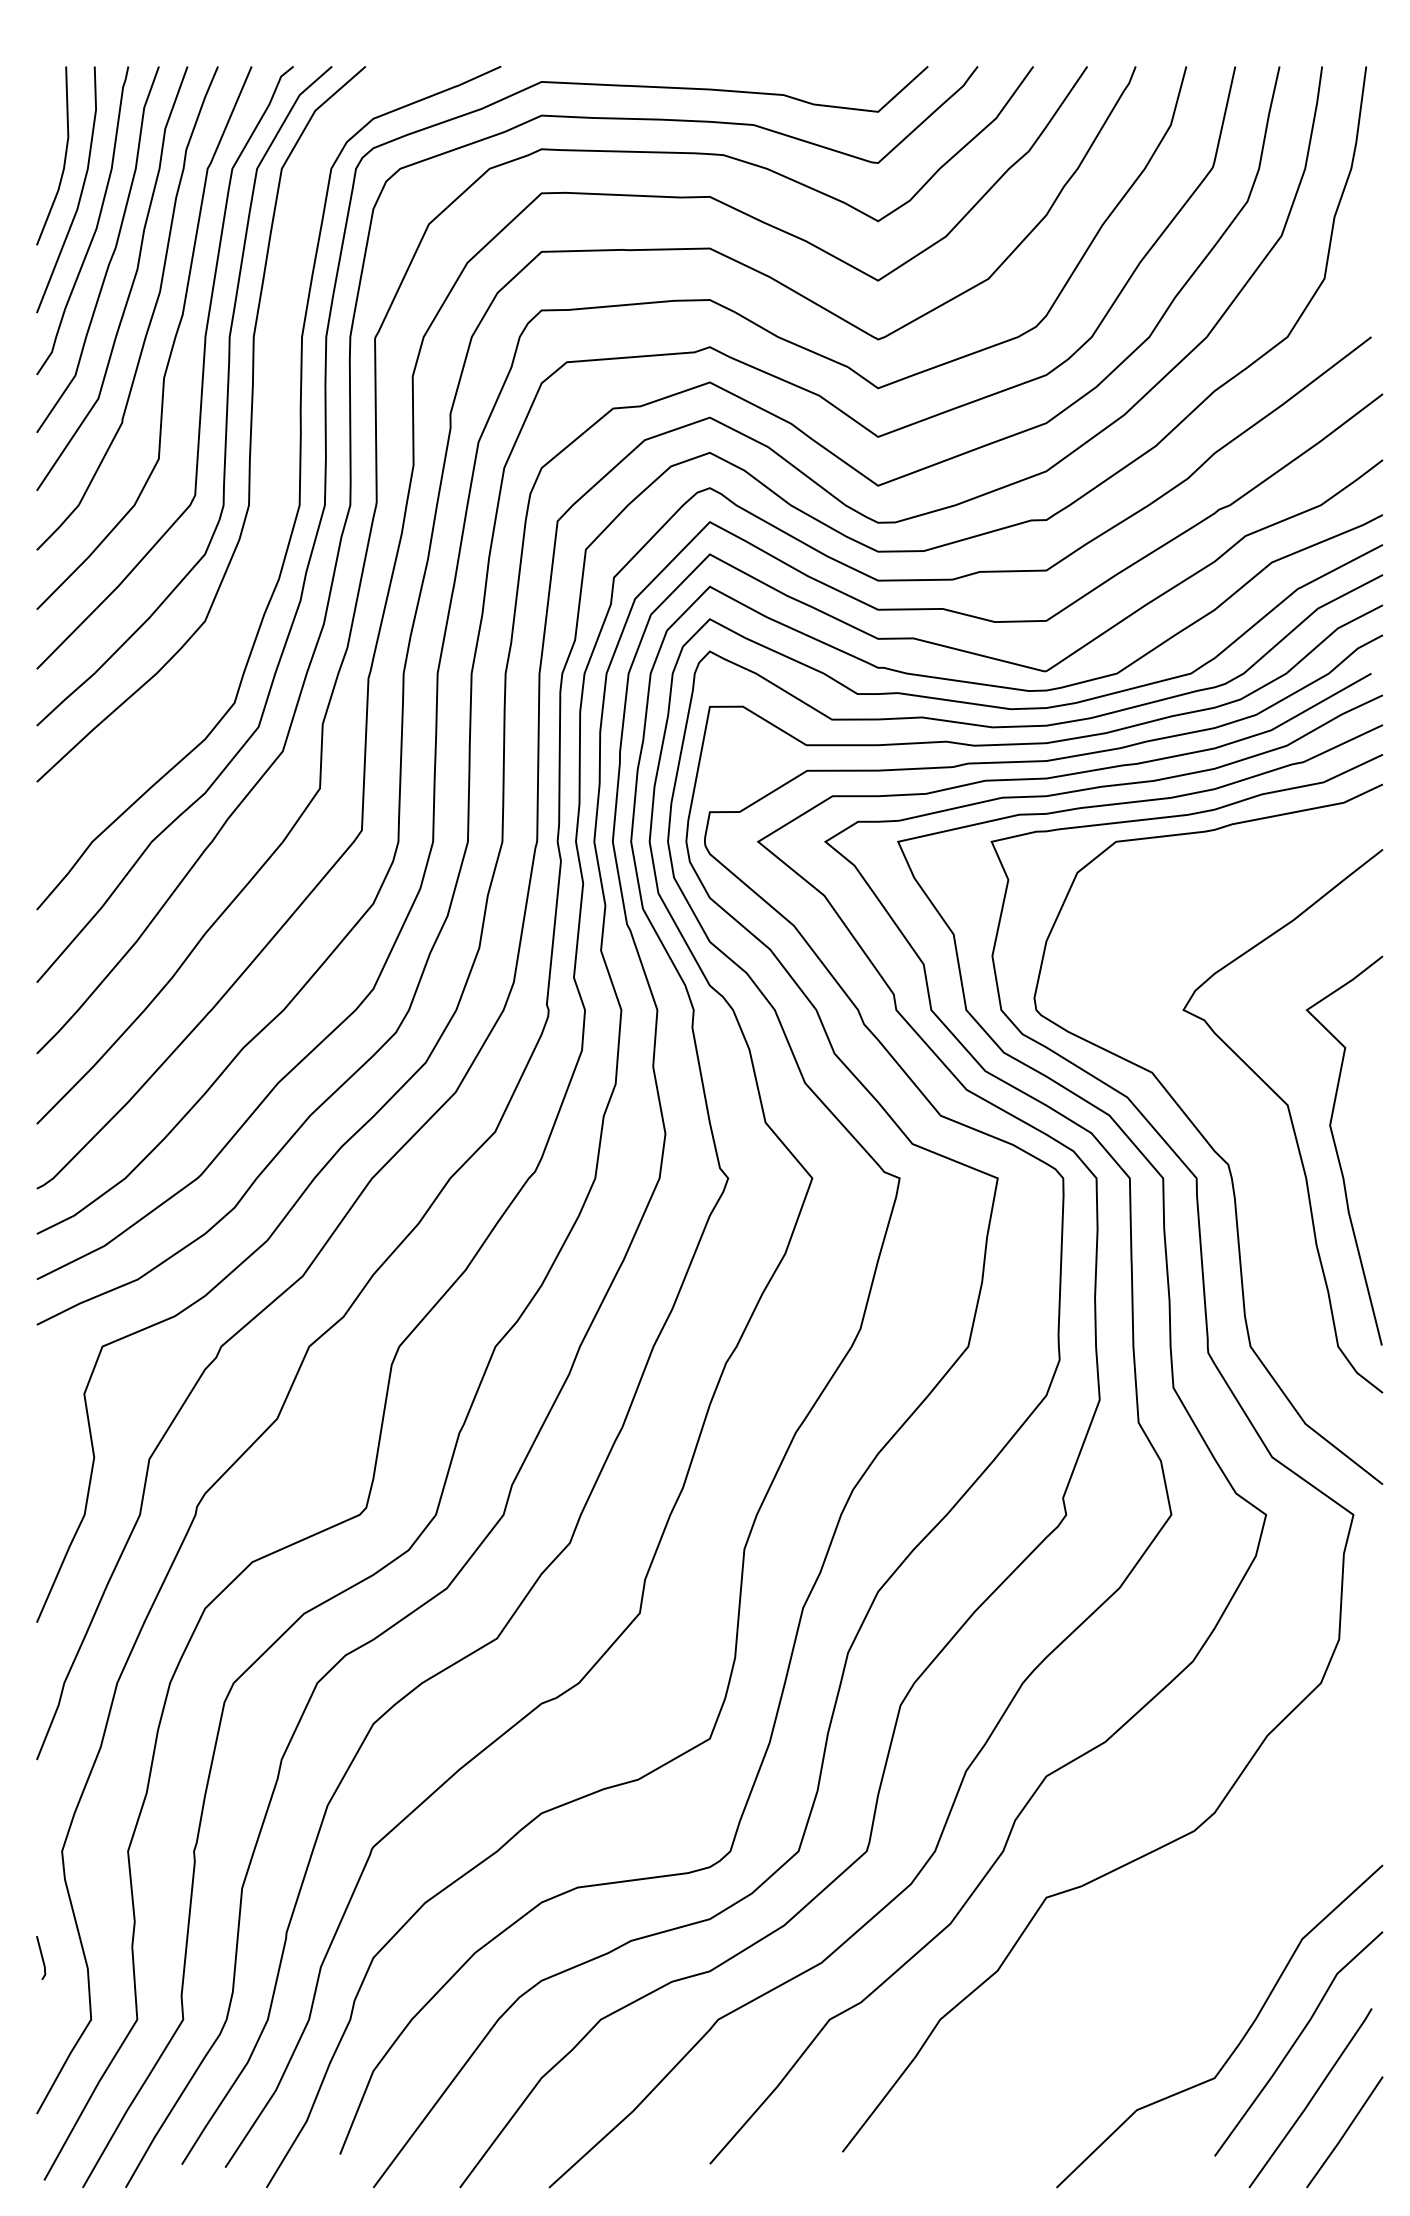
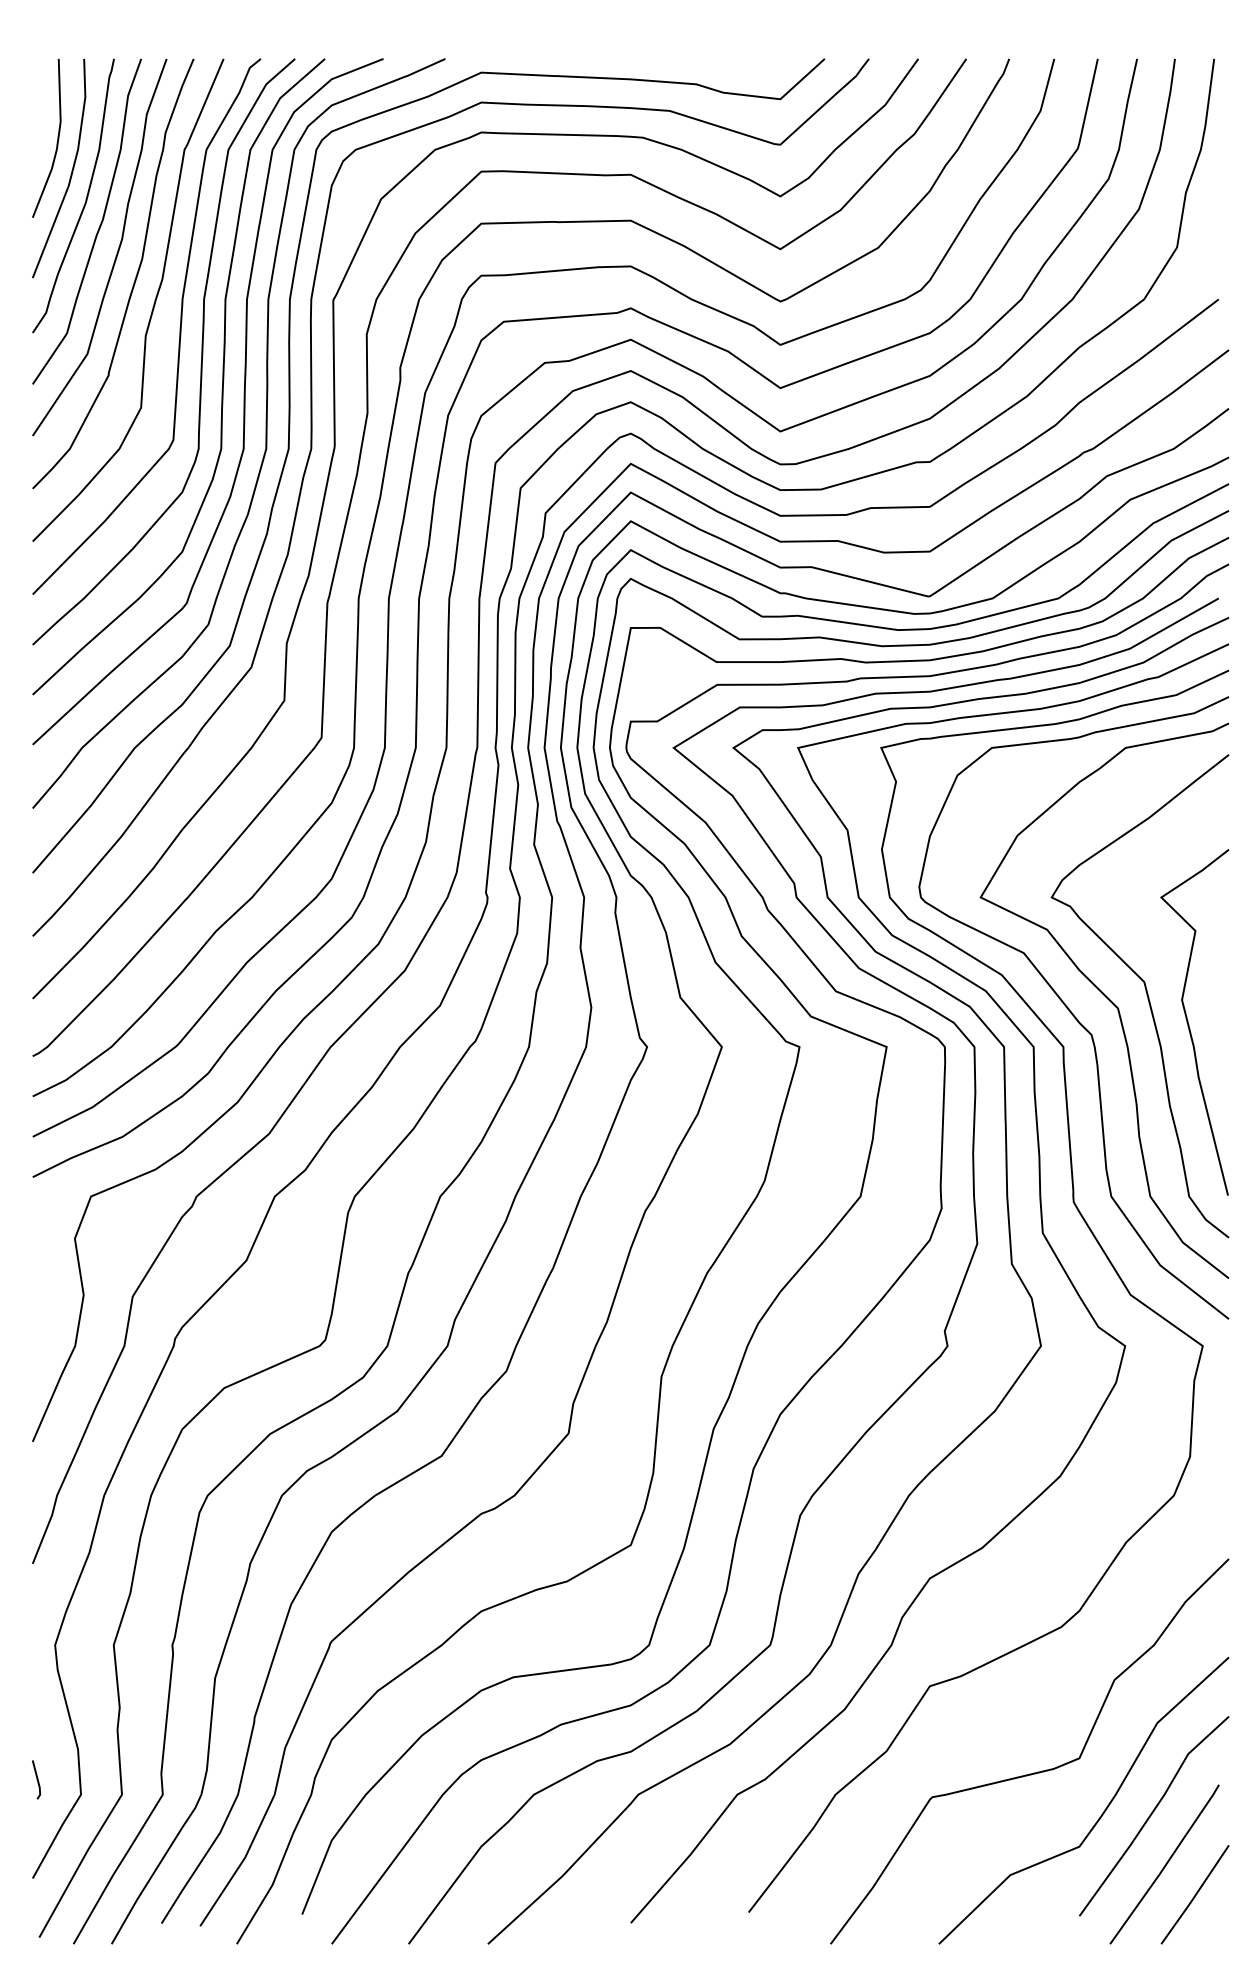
curve: (274, 451) -> (243, 401), added
curve: (1245, 1123) -> (1106, 998), added
line: (41, 1958) -> (36, 1780), moved
curve: (1164, 1994) -> (1034, 1772), added

